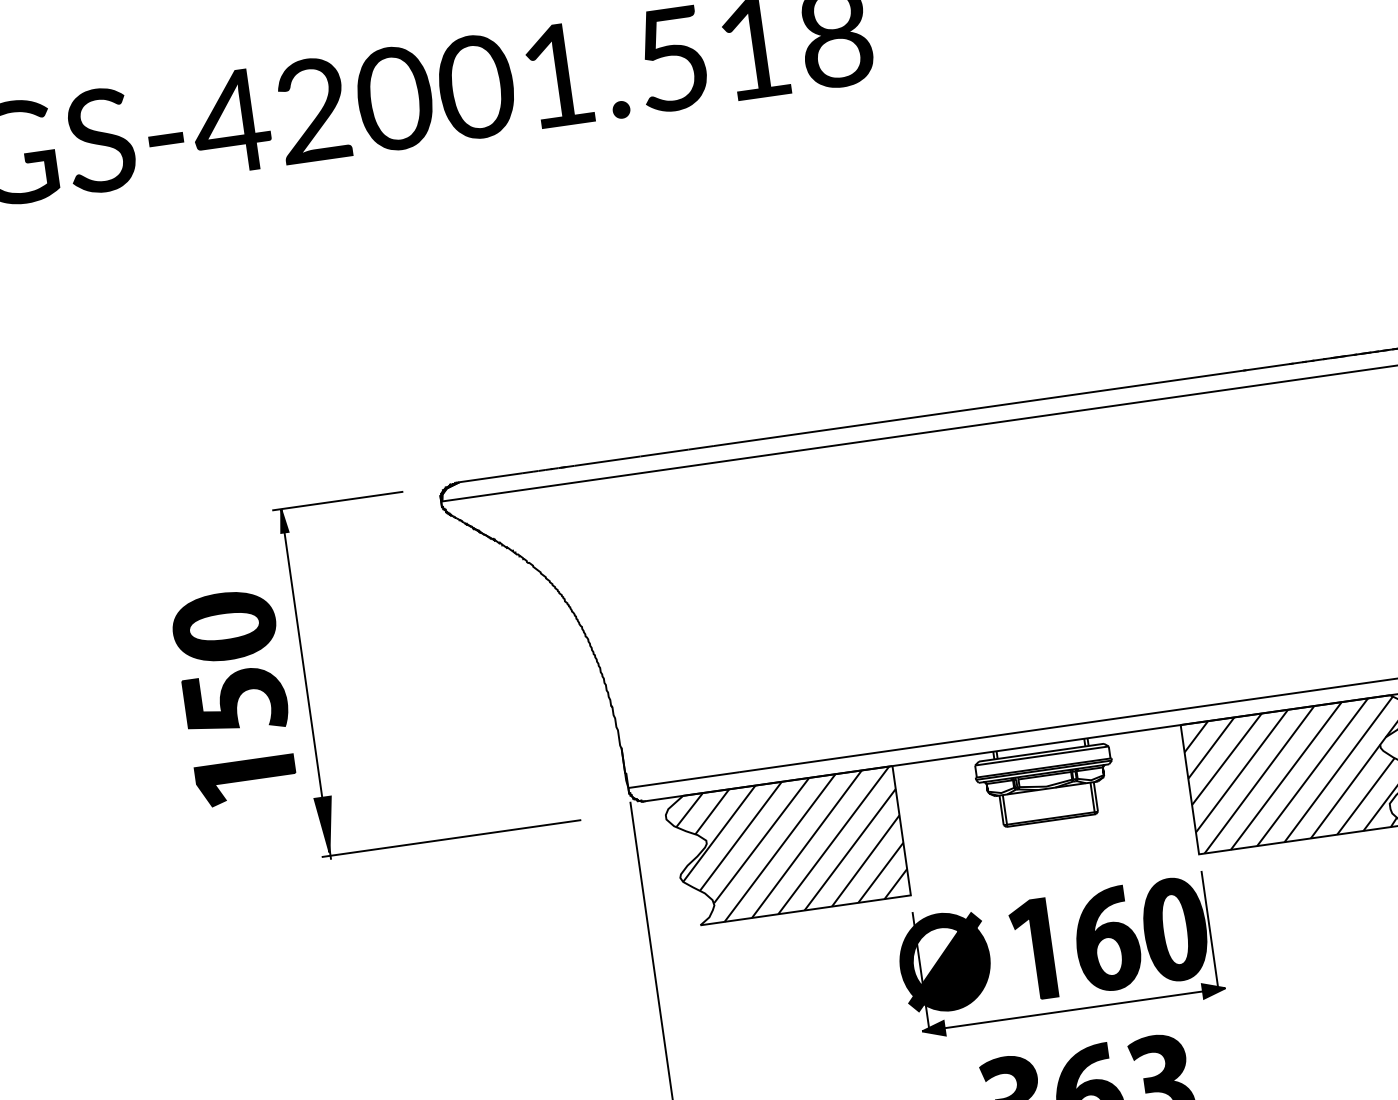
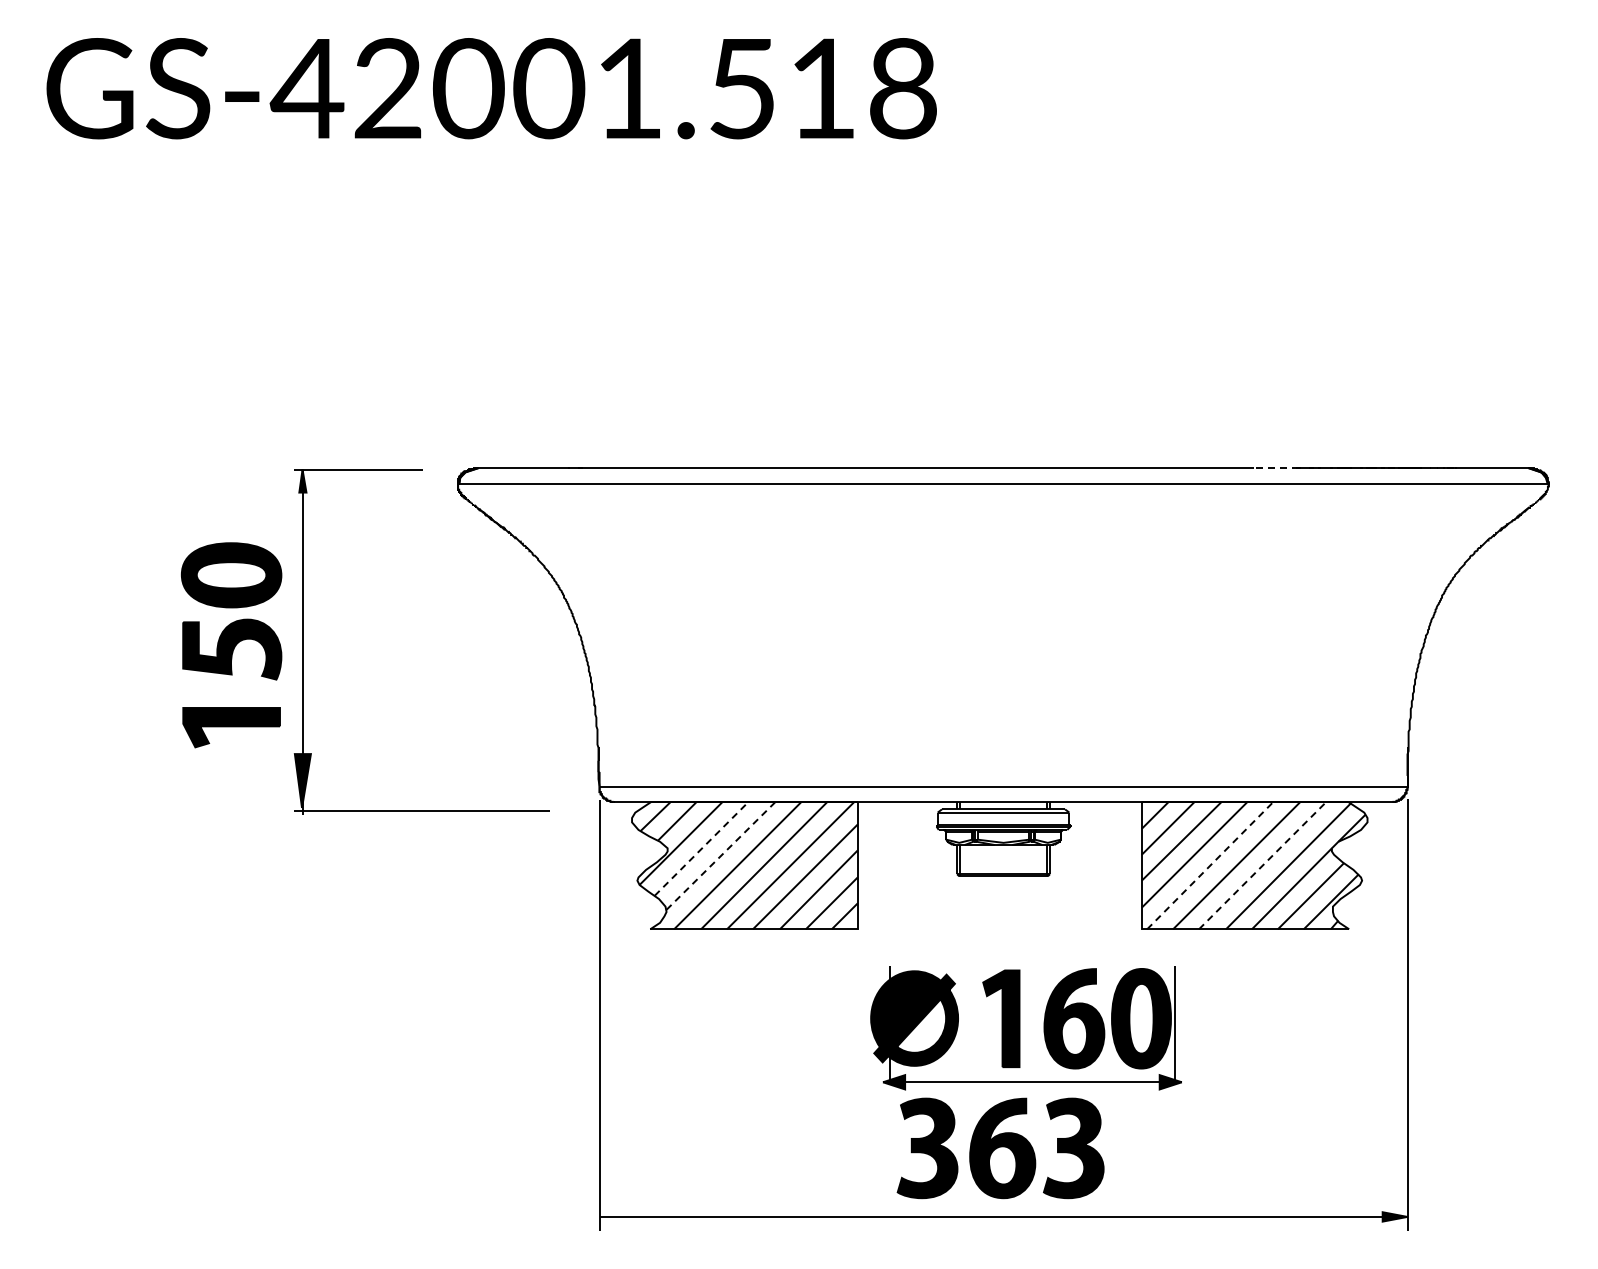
line: (1267, 367) -> (1274, 468), solid -> dashed
line: (1313, 772) -> (1263, 865), solid -> dashed
line: (1259, 779) -> (1210, 865), solid -> dashed
line: (741, 835) -> (702, 848), solid -> dashed
line: (761, 840) -> (721, 855), solid -> dashed
part: (1059, 956) -> (1025, 1028), moved

